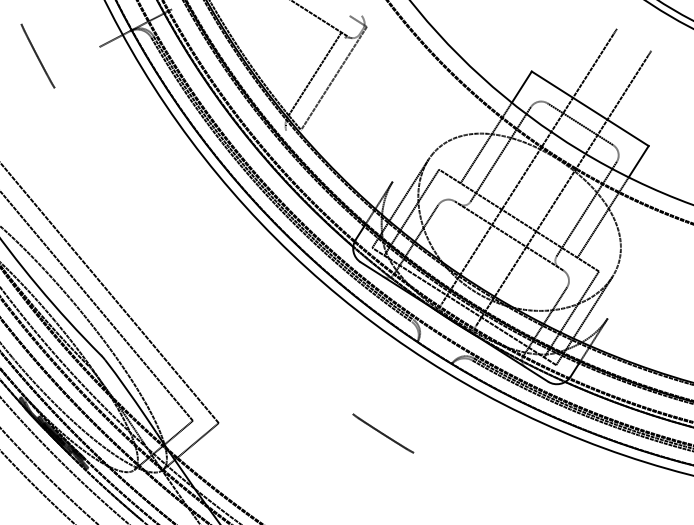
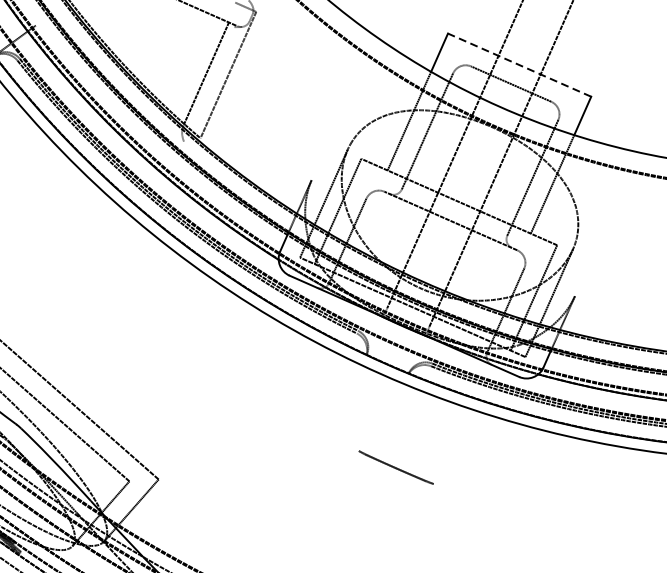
line: (589, 108) -> (518, 64), solid -> dashed
line: (383, 433) -> (396, 467), moved

